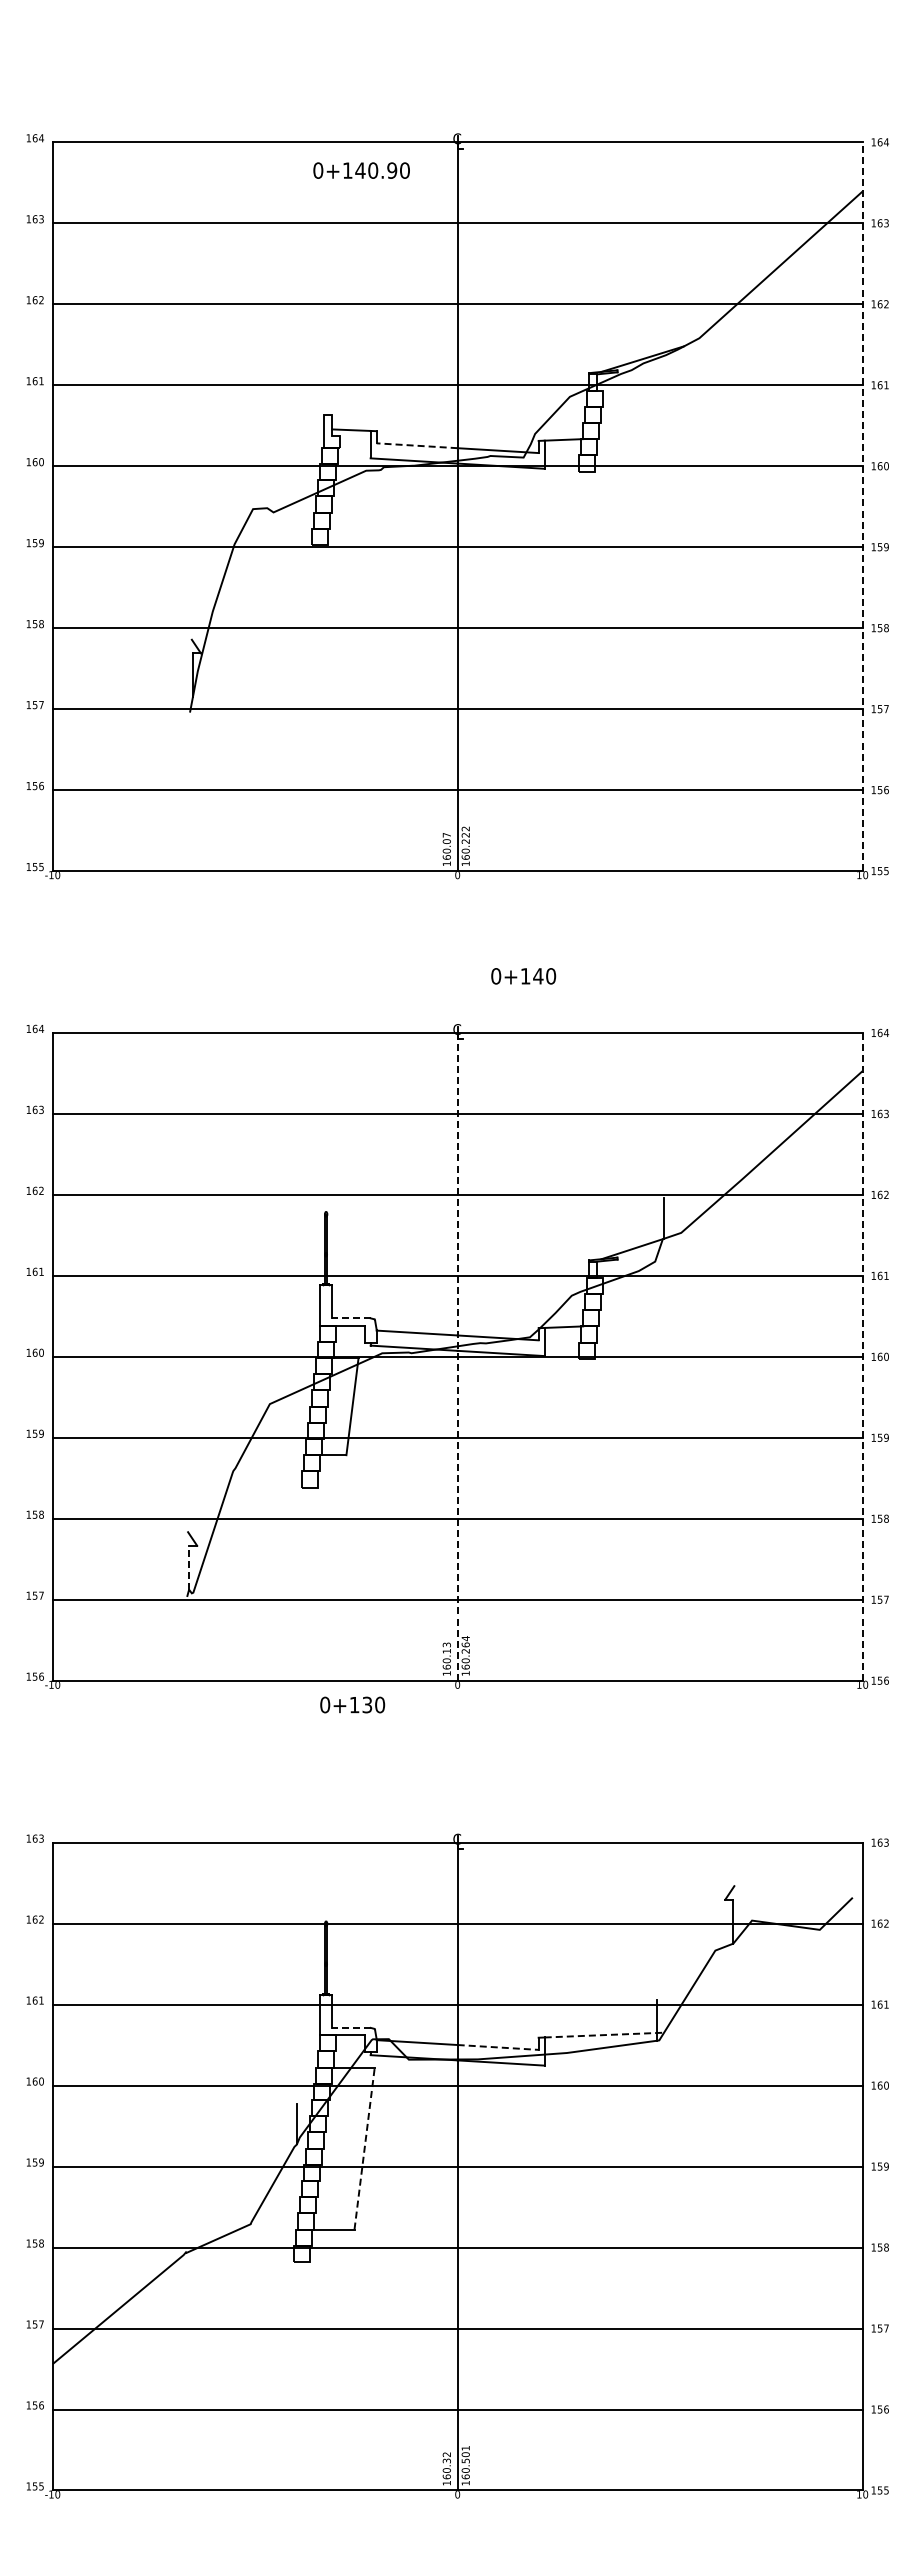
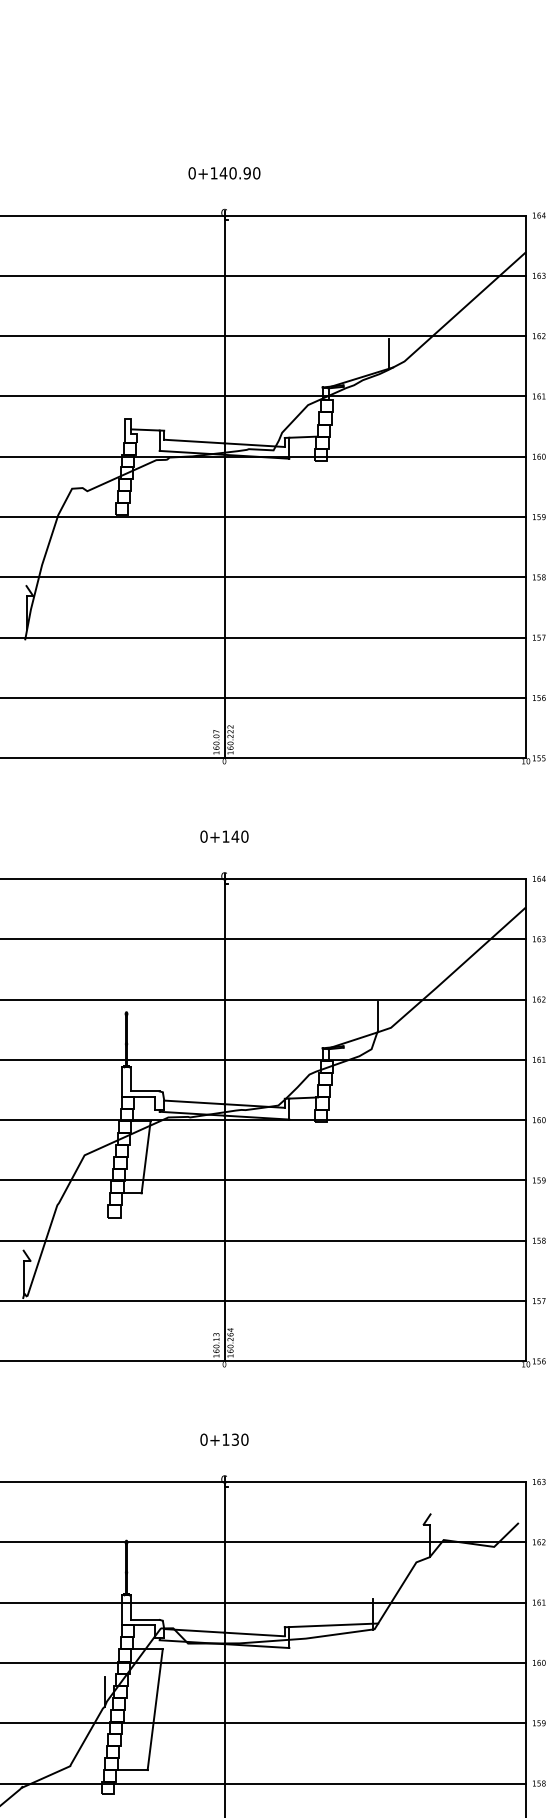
text: (361, 170) -> (224, 173), moved
line: (679, 328) -> (389, 354), added
line: (417, 445) -> (194, 441), dashed -> solid
line: (862, 506) -> (526, 486), dashed -> solid
text: (523, 976) -> (224, 836), moved
line: (350, 1318) -> (144, 1091), dashed -> solid
line: (457, 1356) -> (224, 1119), dashed -> solid
line: (862, 1356) -> (526, 1119), dashed -> solid
line: (189, 1567) -> (24, 1277), dashed -> solid
text: (352, 1704) -> (224, 1439), moved
line: (350, 2027) -> (144, 1619), dashed -> solid
line: (604, 2035) -> (333, 1625), dashed -> solid
line: (498, 2047) -> (254, 1634), dashed -> solid
line: (364, 2148) -> (155, 1709), dashed -> solid

